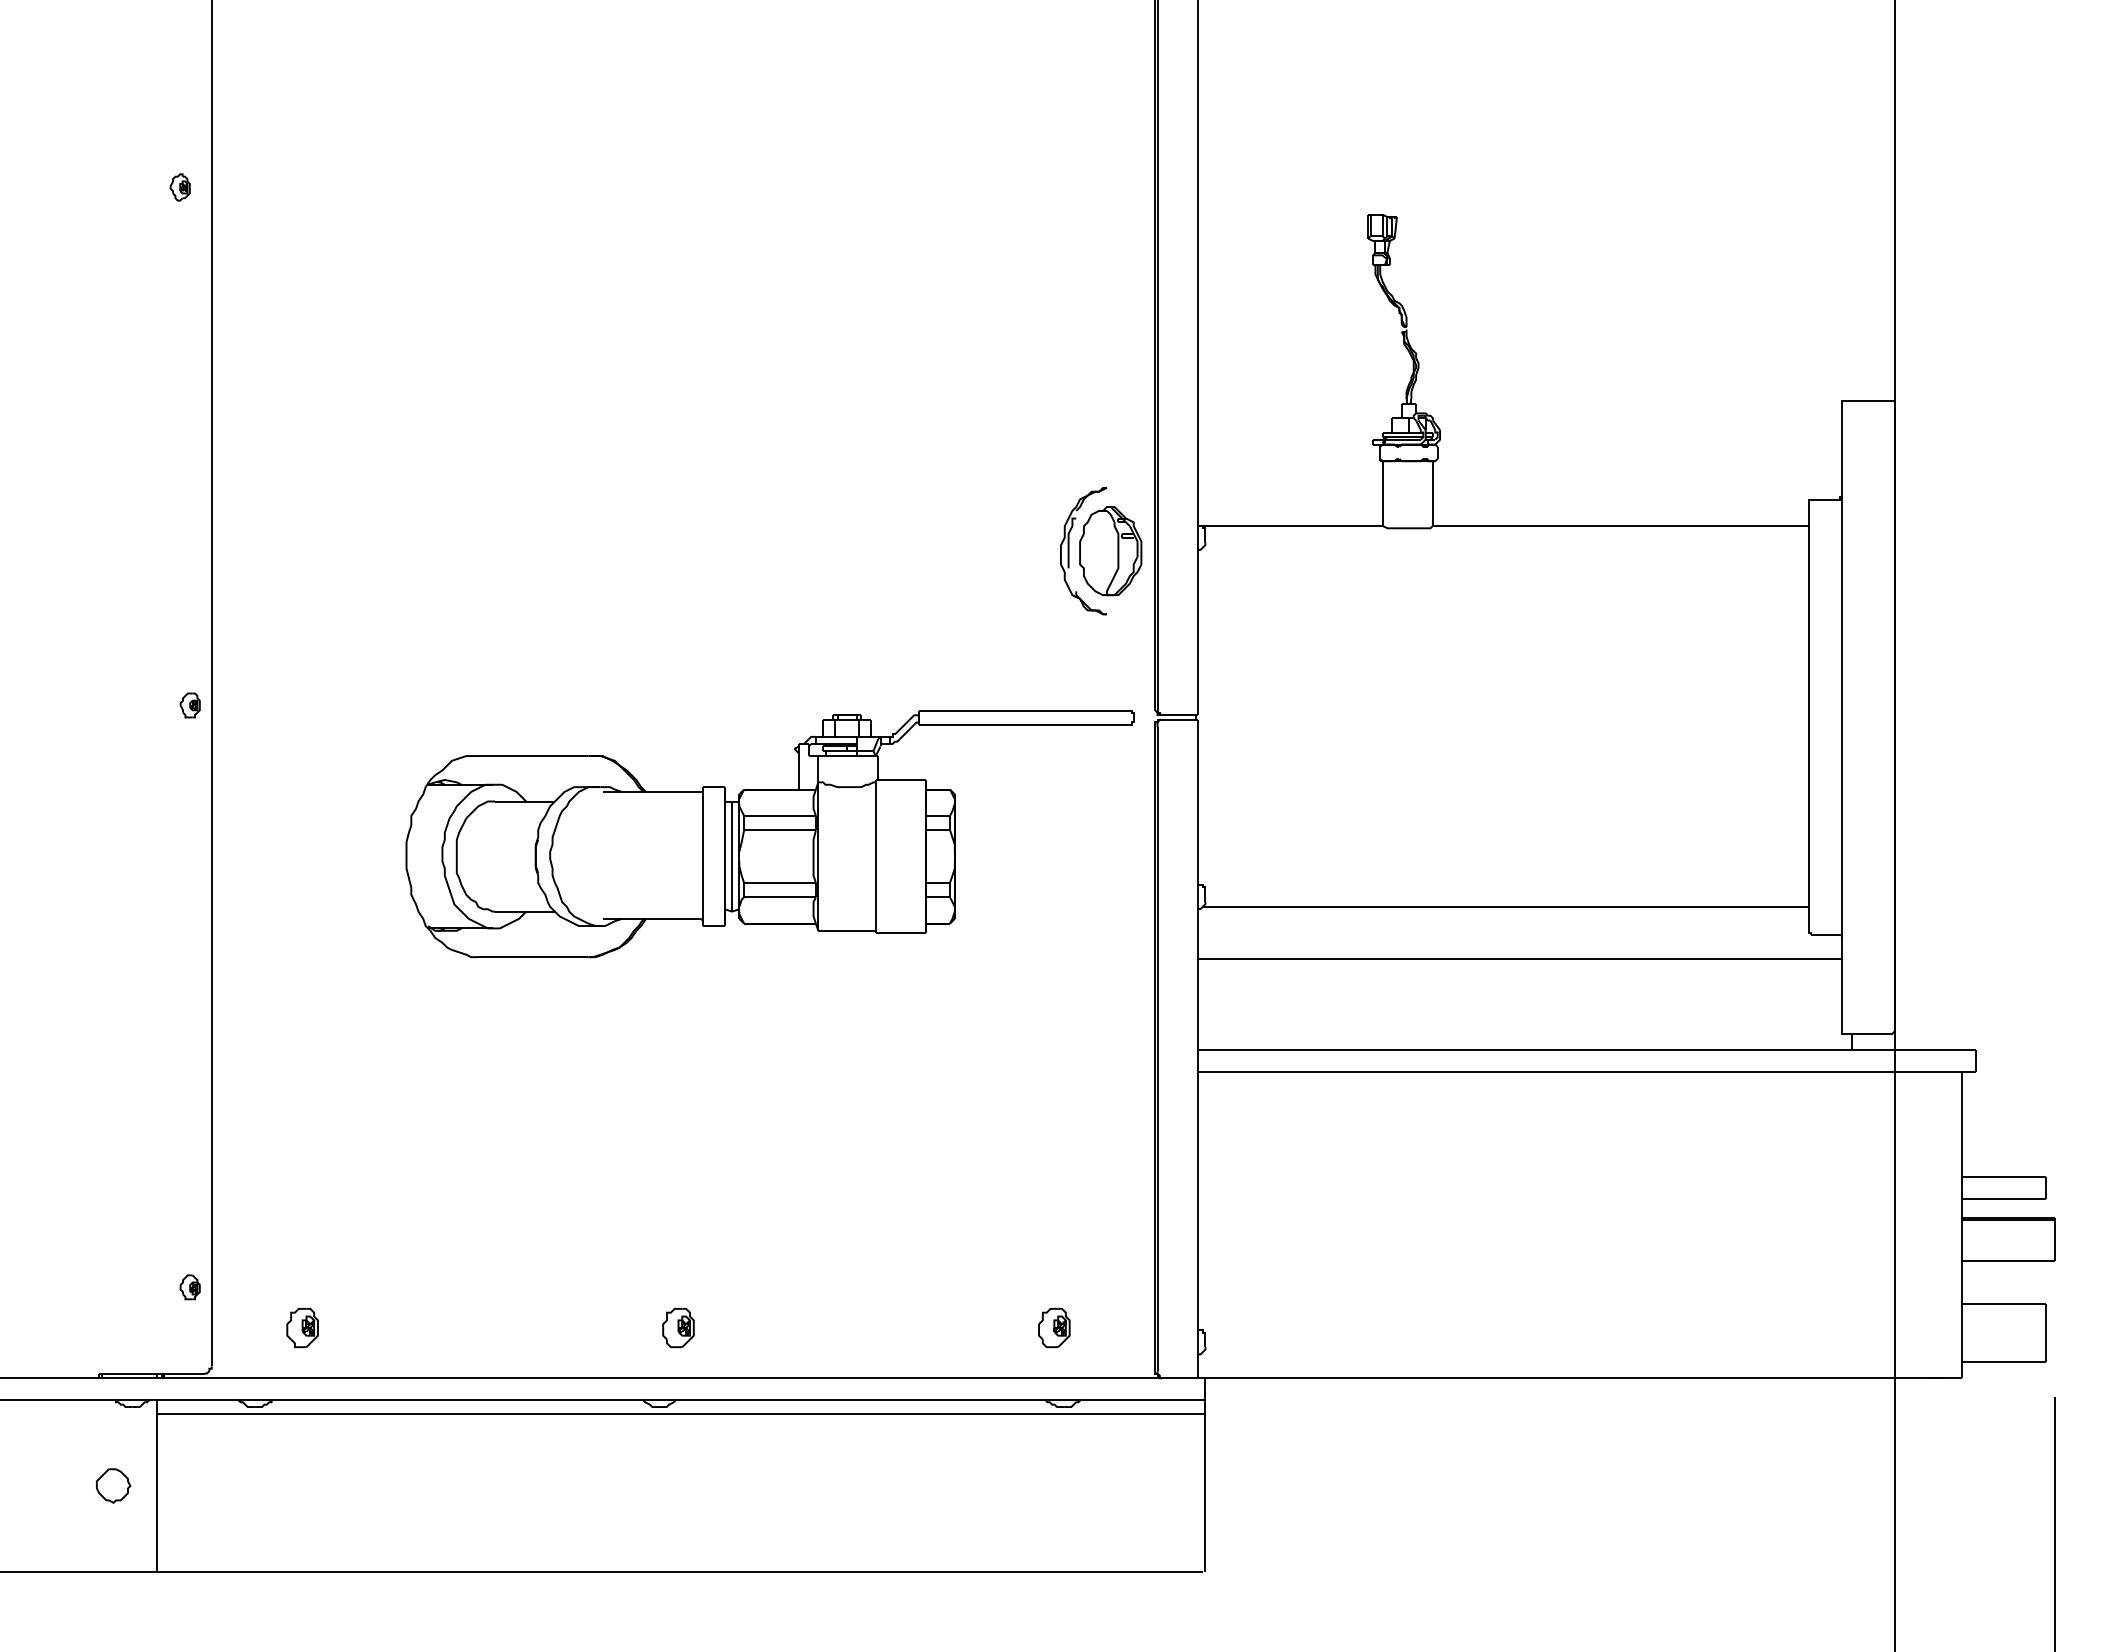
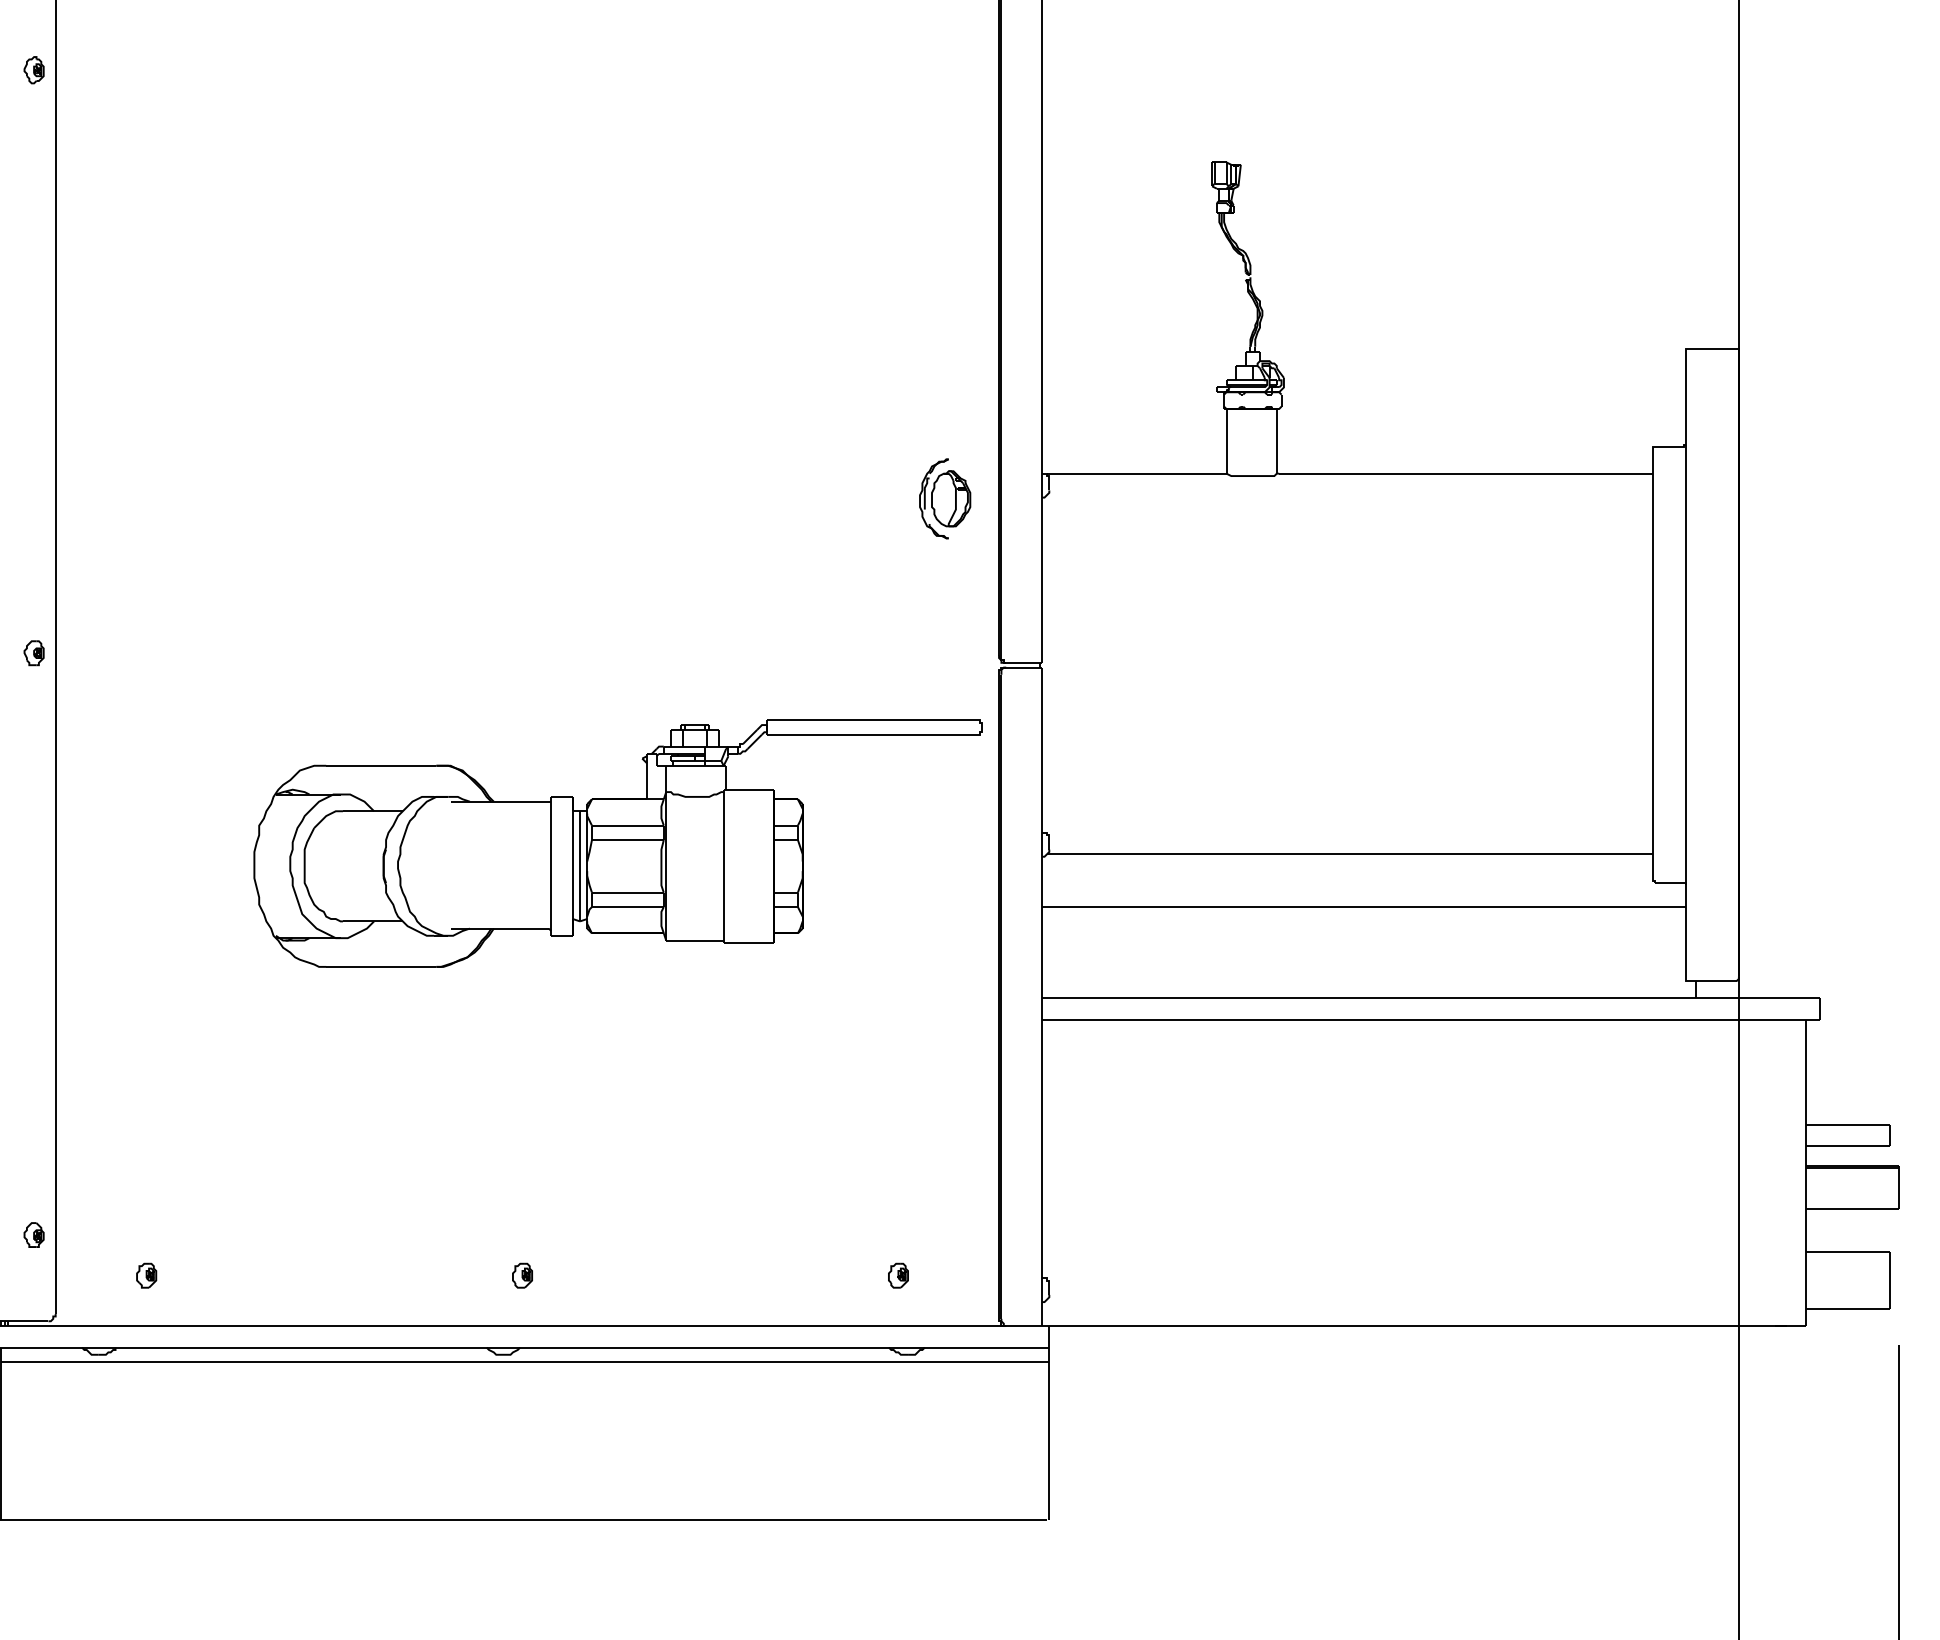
part: (179, 187) -> (33, 70), moved
part: (1101, 550) -> (945, 498), size x0.62
part: (769, 834) -> (617, 844), moved
part: (302, 1327) -> (146, 1275), size x0.62
part: (678, 1327) -> (522, 1275), size x0.62
part: (1054, 1327) -> (898, 1275), size x0.62

